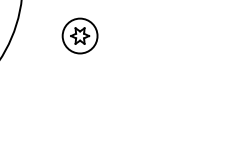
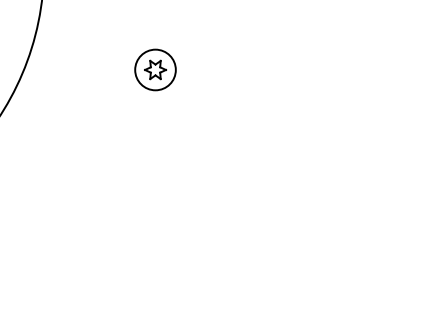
part: (79, 35) -> (154, 68), size x0.6

